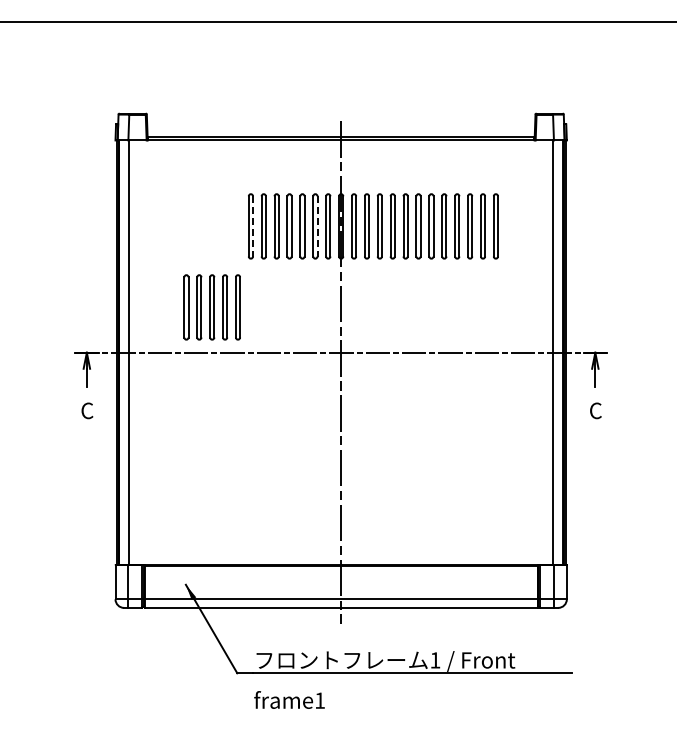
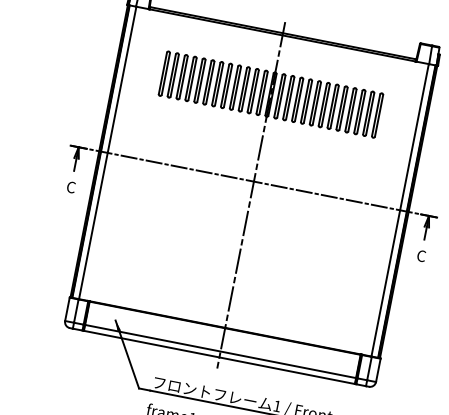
line: (253, 226) -> (210, 82), dashed -> solid
line: (317, 226) -> (254, 91), dashed -> solid
part: (211, 307) -> (181, 77), moved

